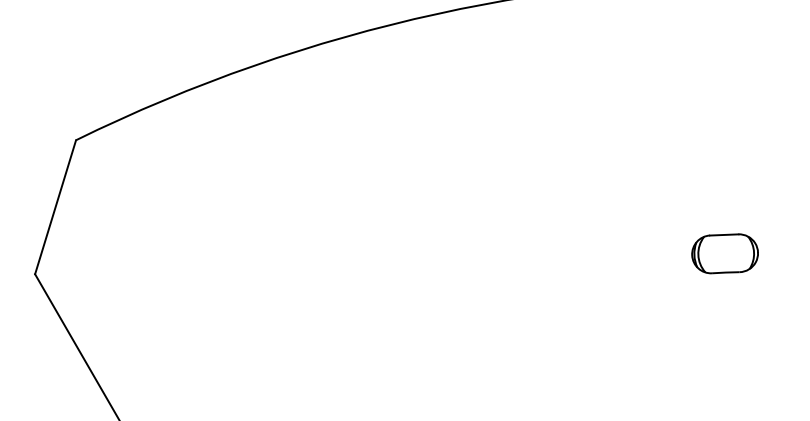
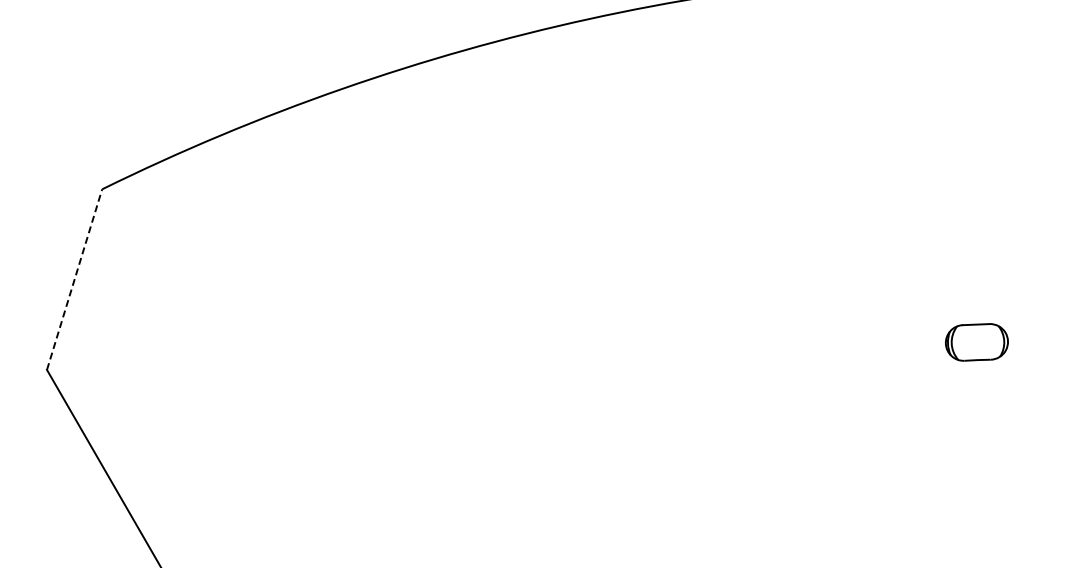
line: (55, 207) -> (74, 279), solid -> dashed
part: (724, 253) -> (976, 342), size x0.7

